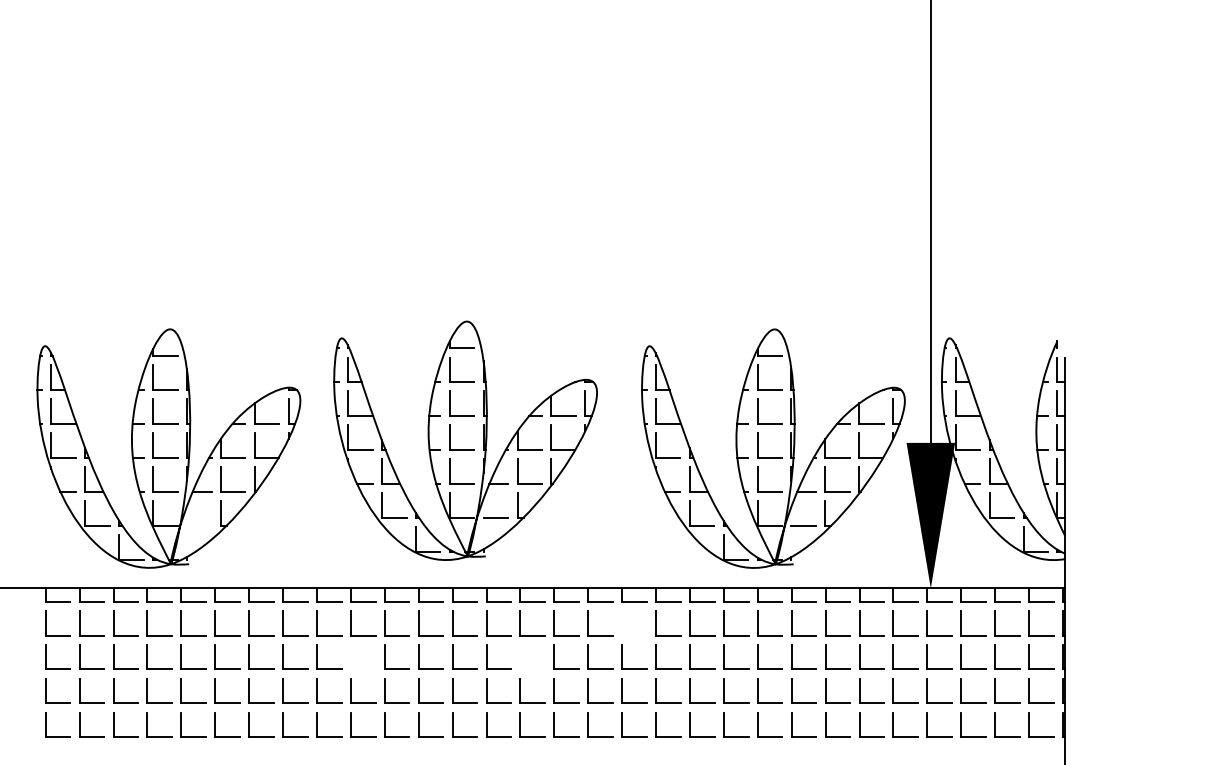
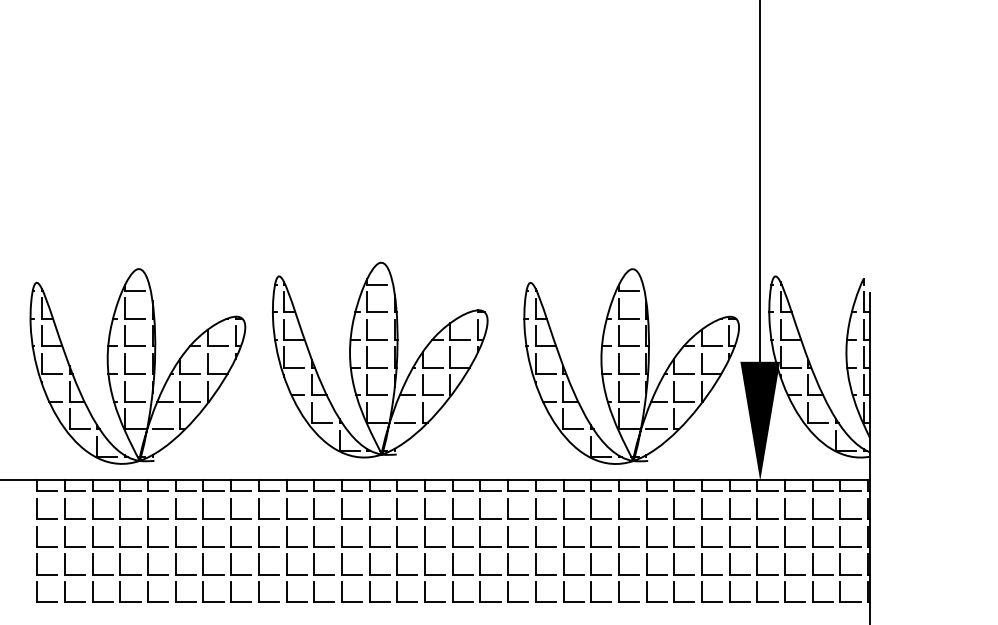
line: (198, 525) -> (162, 429), added
part: (622, 623) -> (508, 509), added
part: (351, 656) -> (287, 536), added
part: (520, 656) -> (425, 536), added

